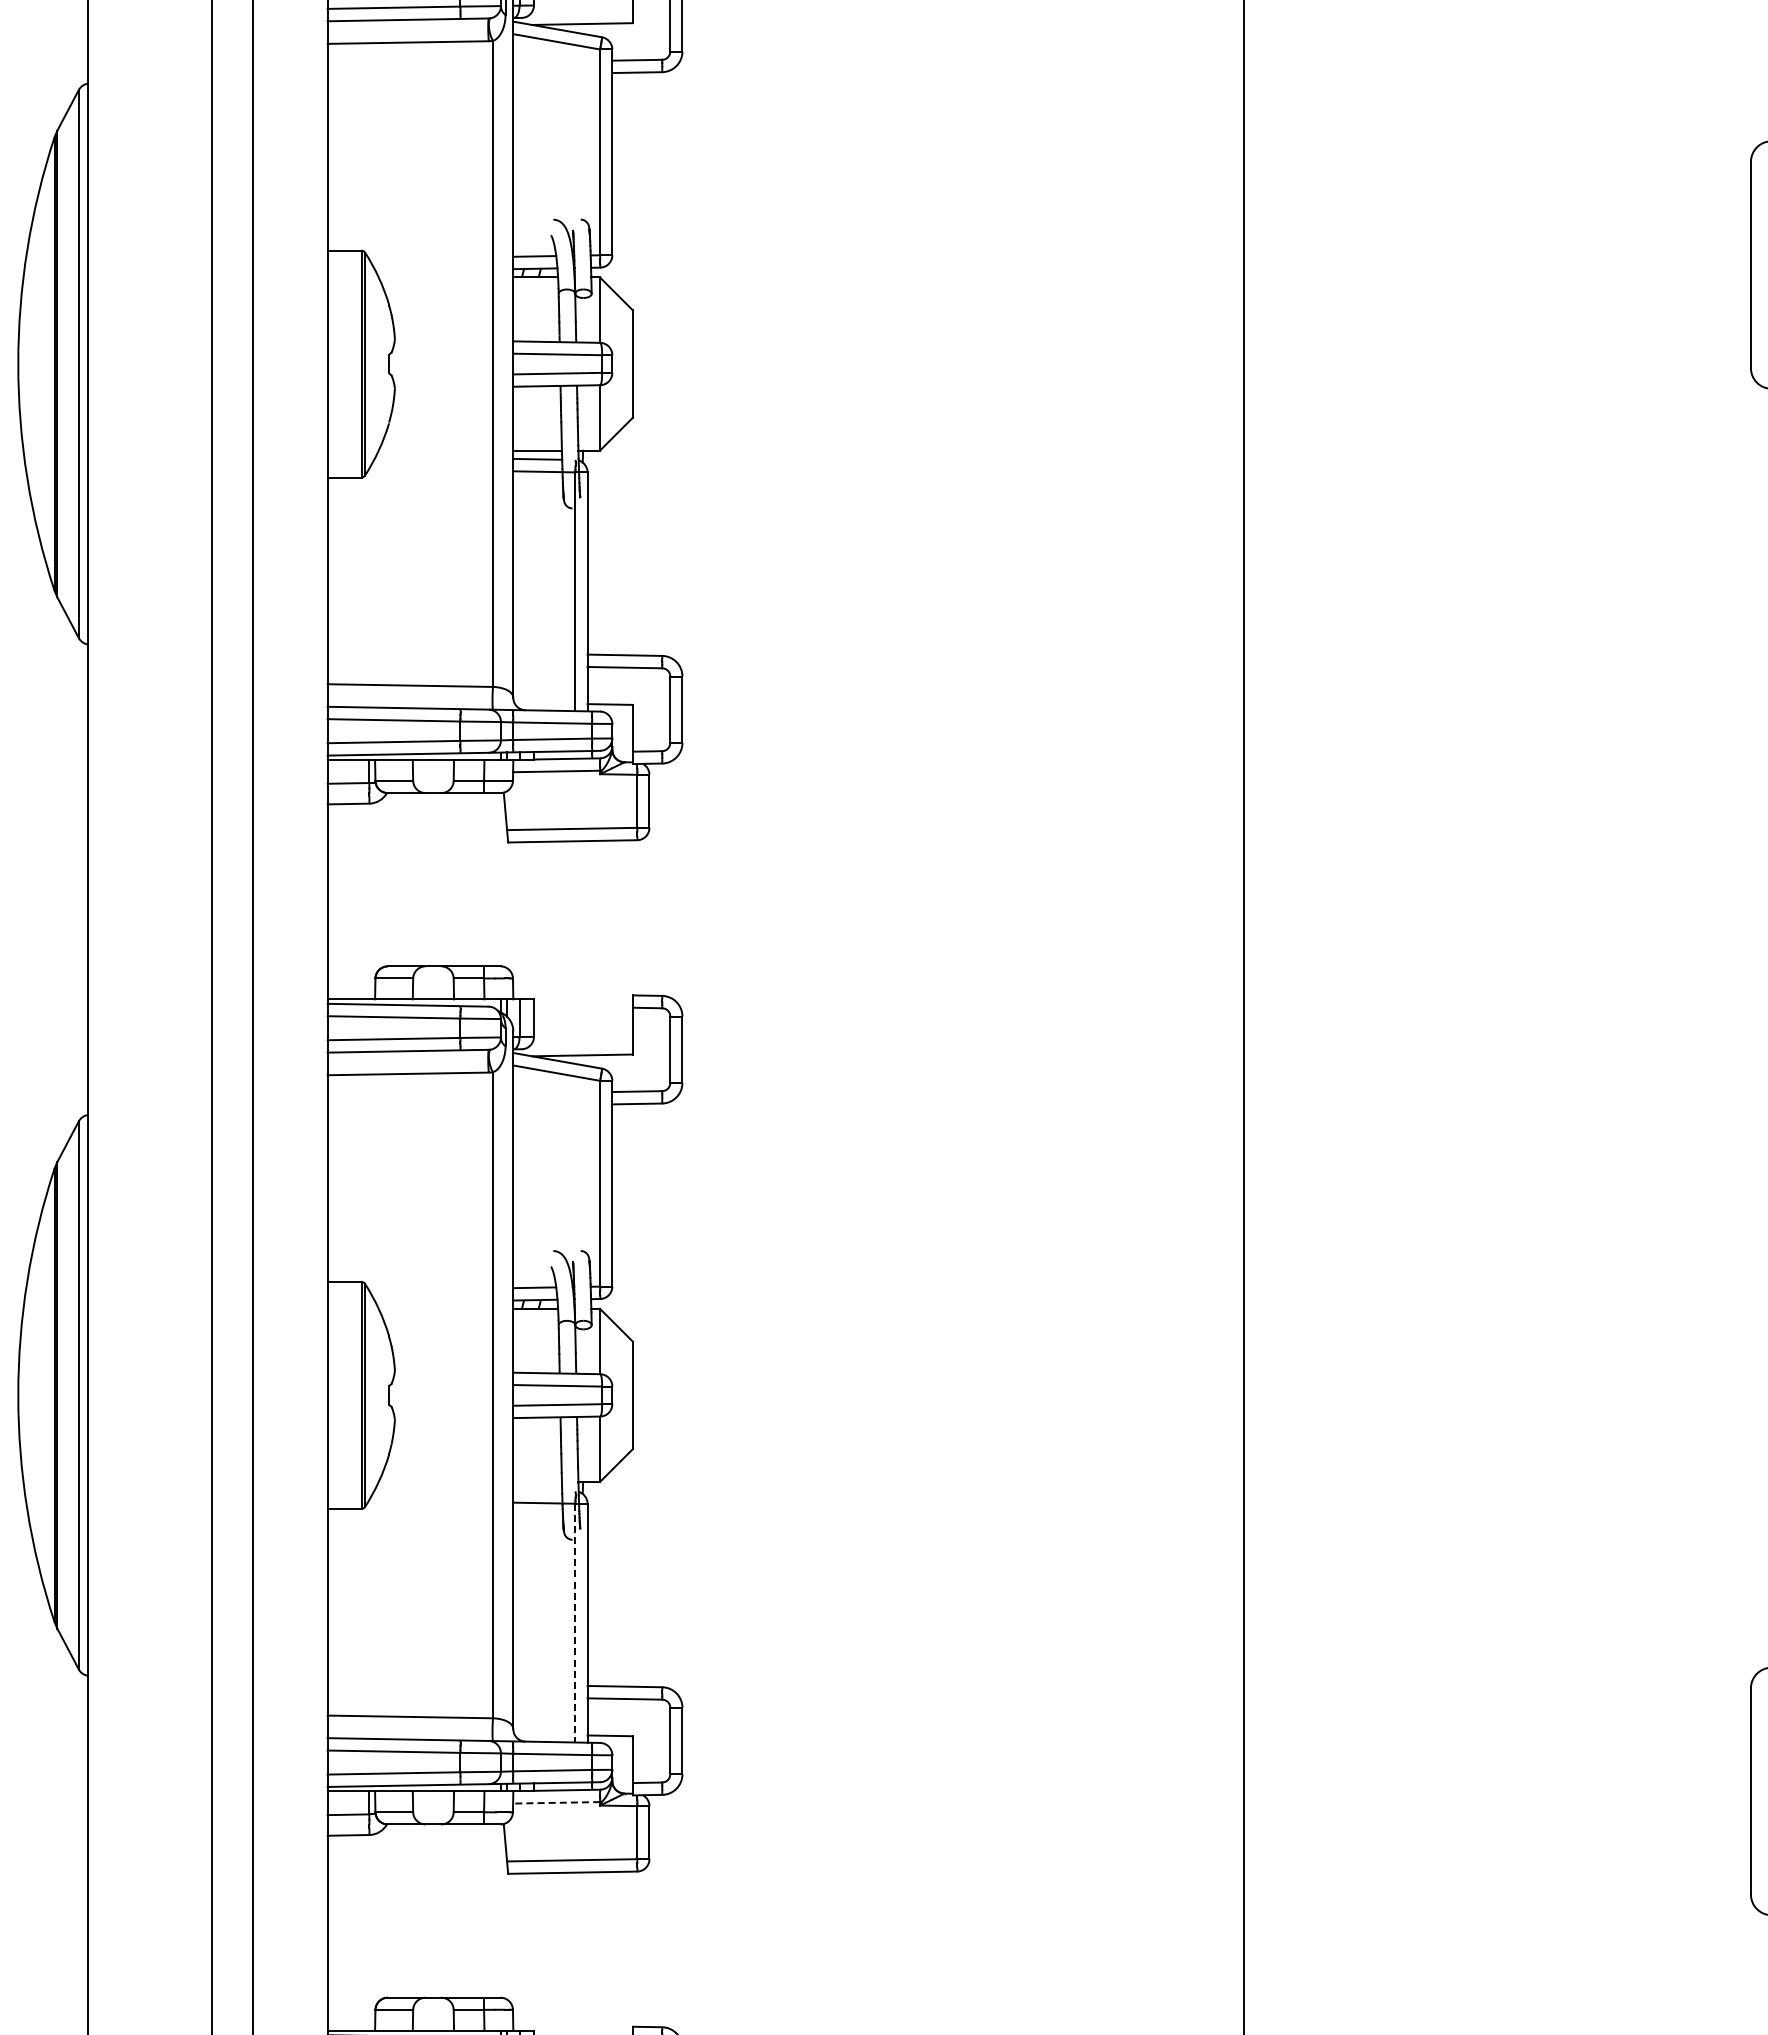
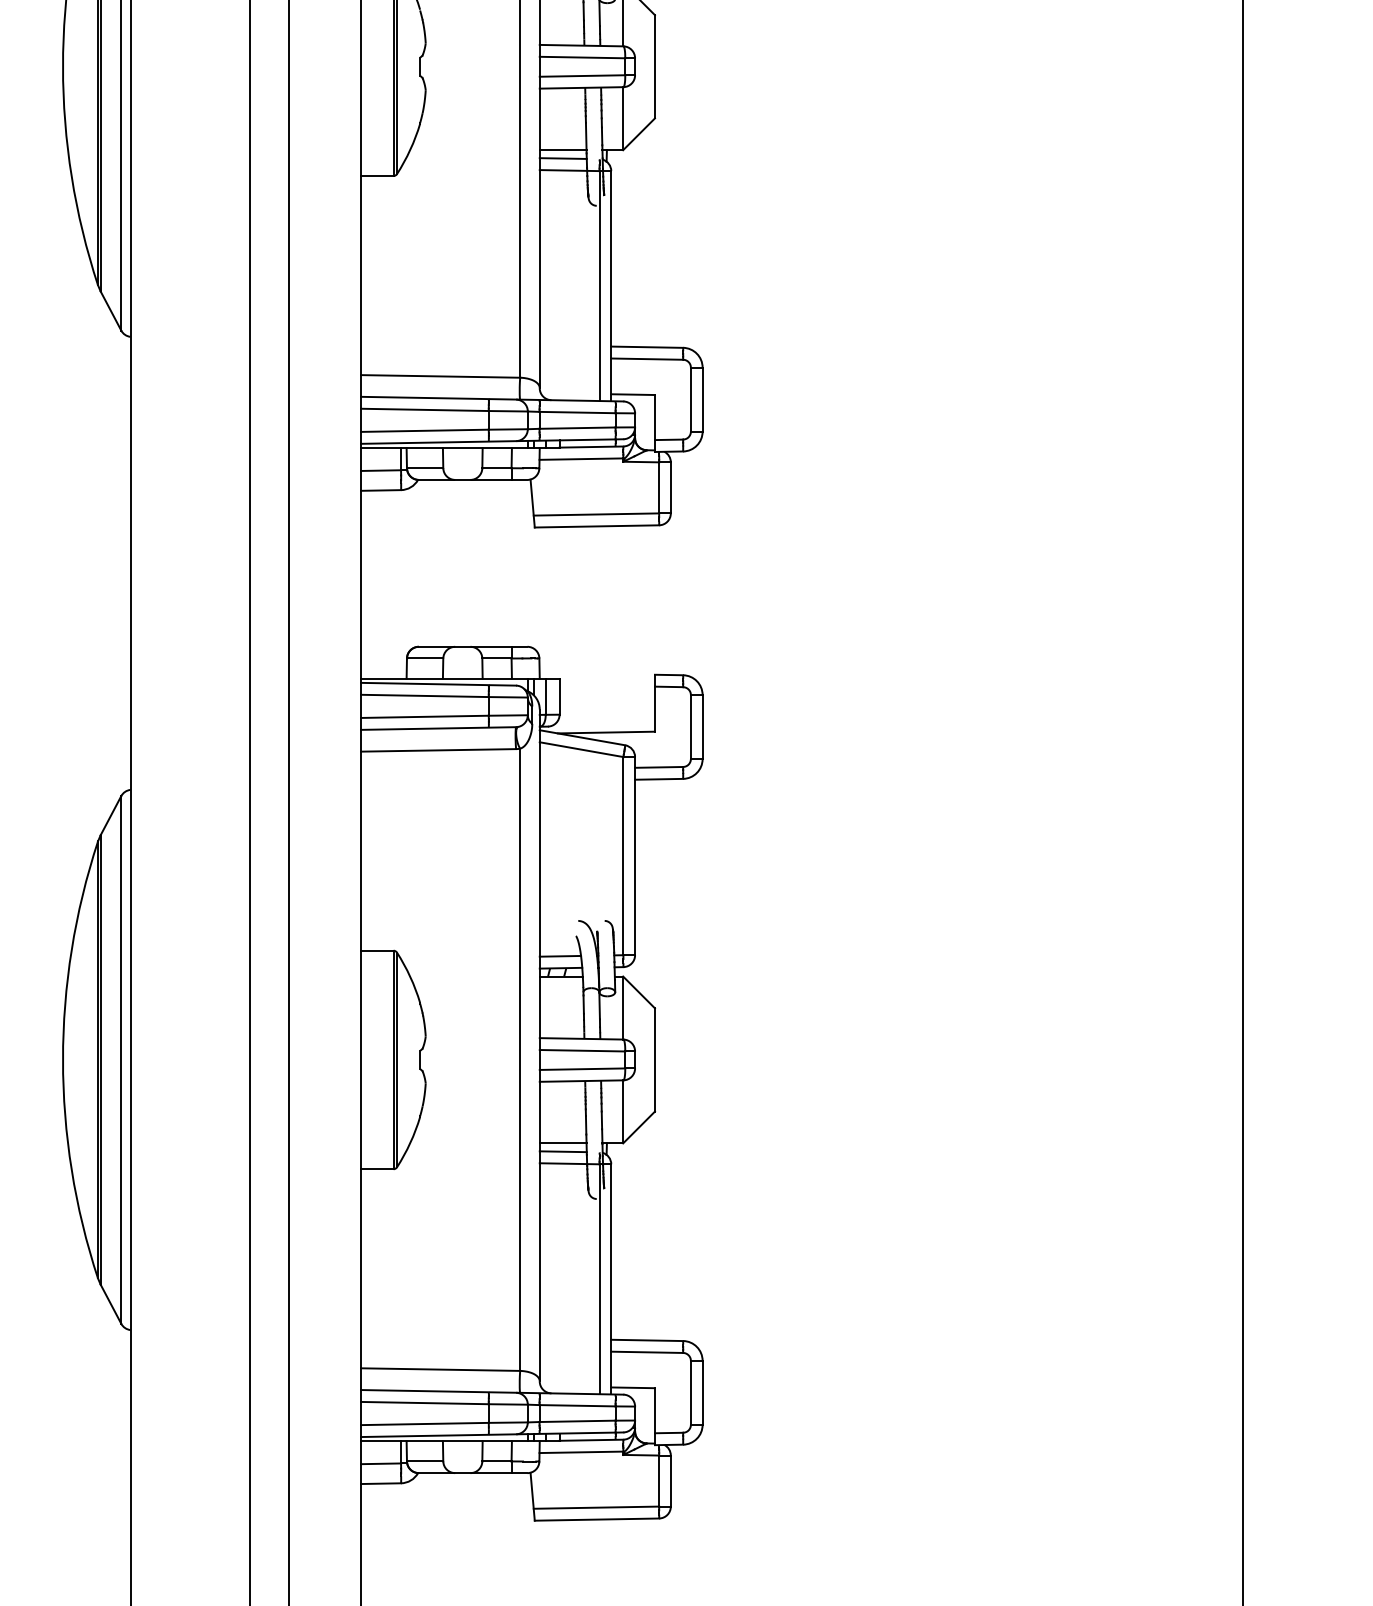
line: (537, 1482) -> (563, 1143), added
line: (537, 1490) -> (563, 1151), added
line: (575, 1623) -> (599, 1279), dashed -> solid
line: (556, 1802) -> (581, 1452), dashed -> solid

